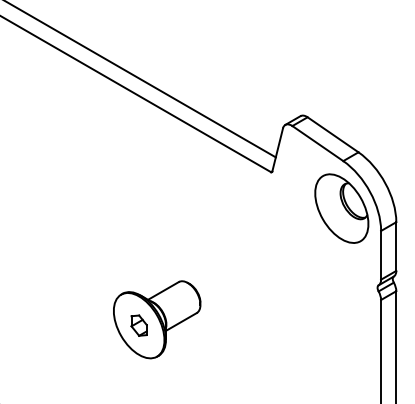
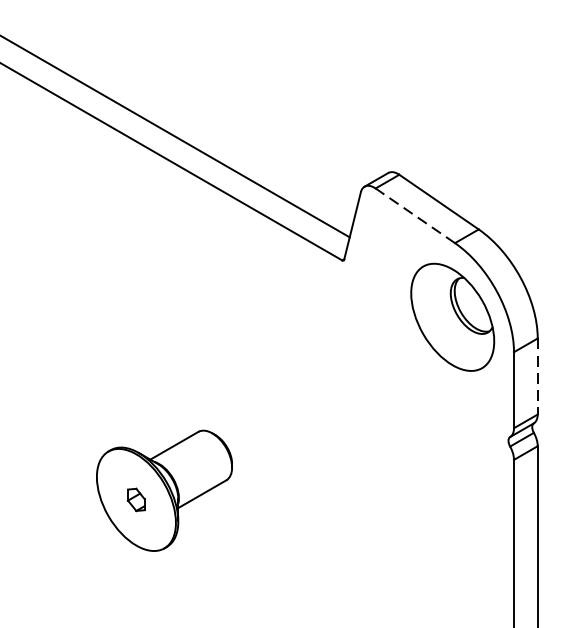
line: (317, 143) -> (414, 215), solid -> dashed
line: (396, 247) -> (538, 377), solid -> dashed
part: (138, 325) -> (135, 499), size x0.7

